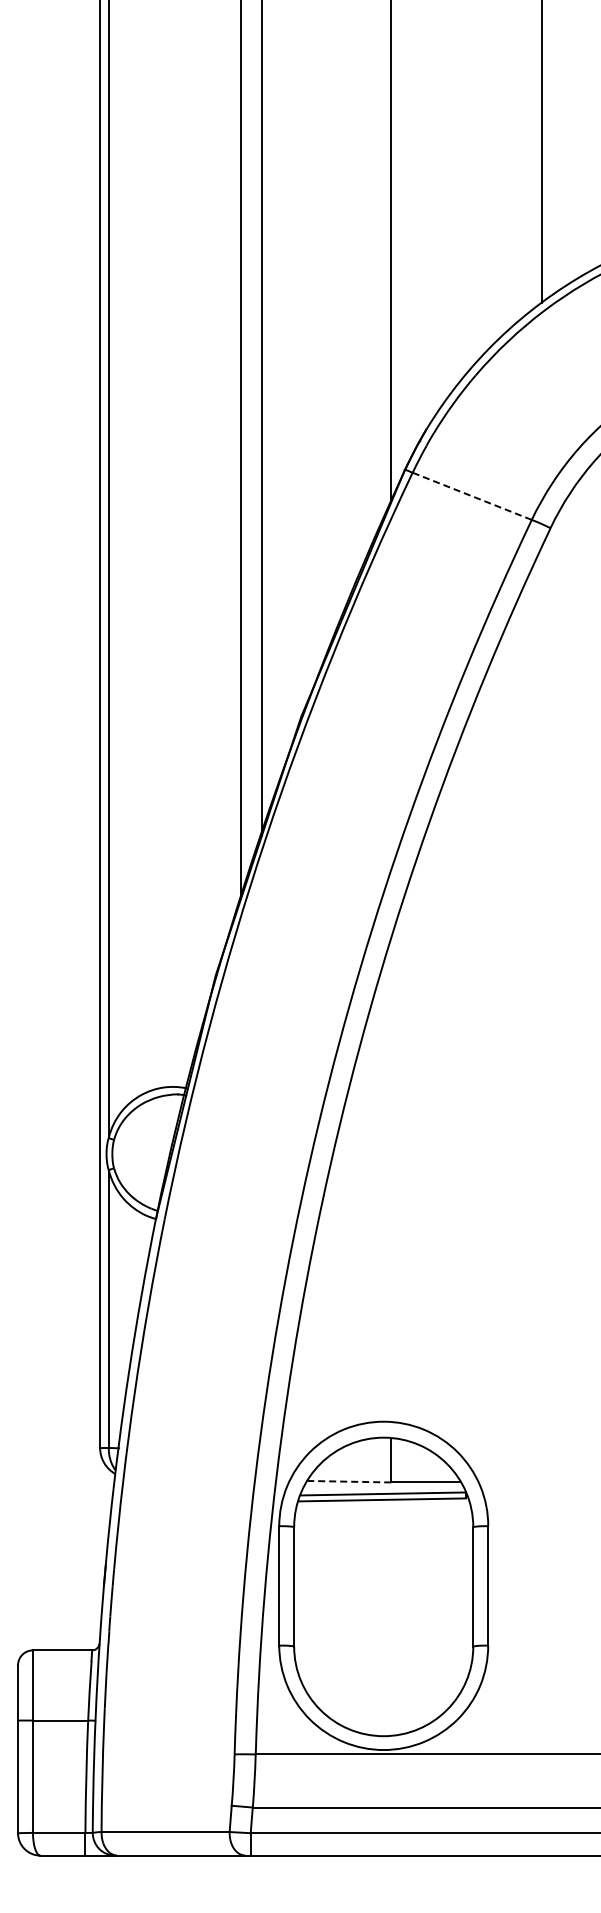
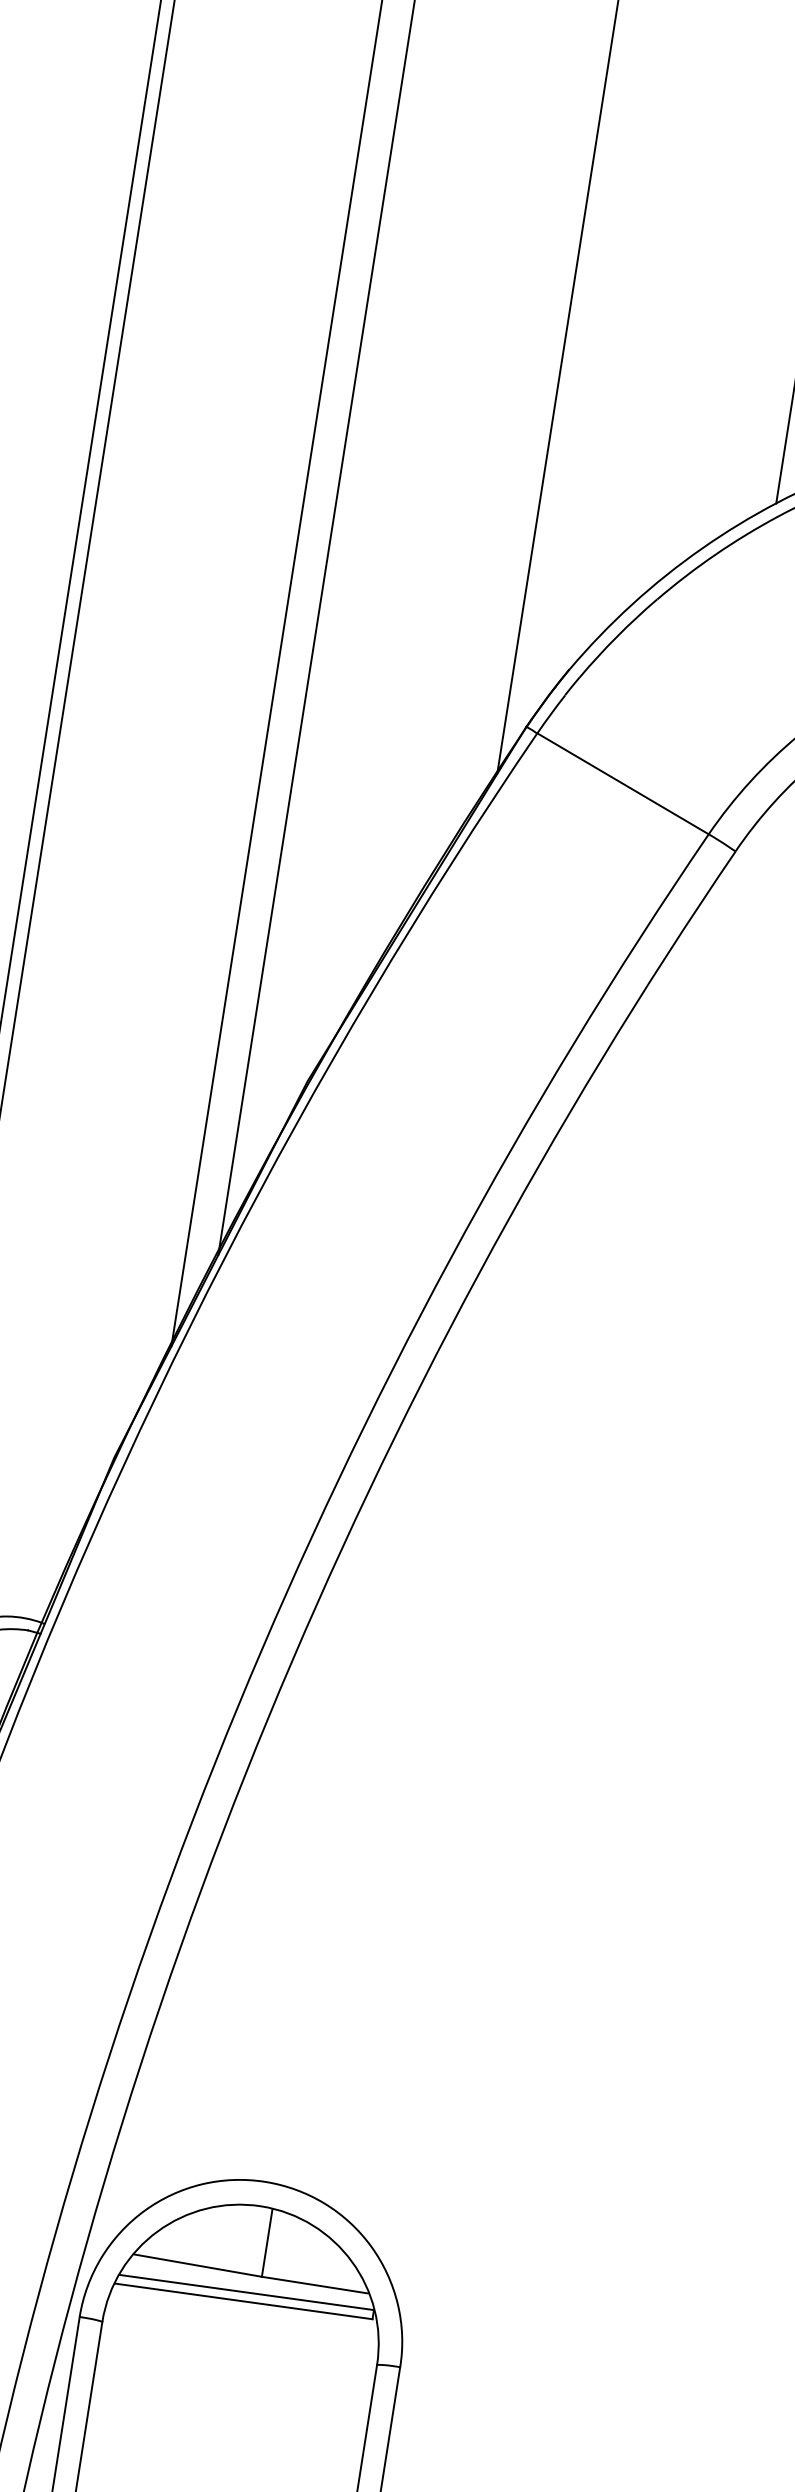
line: (471, 496) -> (621, 783), dashed -> solid
line: (349, 1481) -> (198, 2265), dashed -> solid

